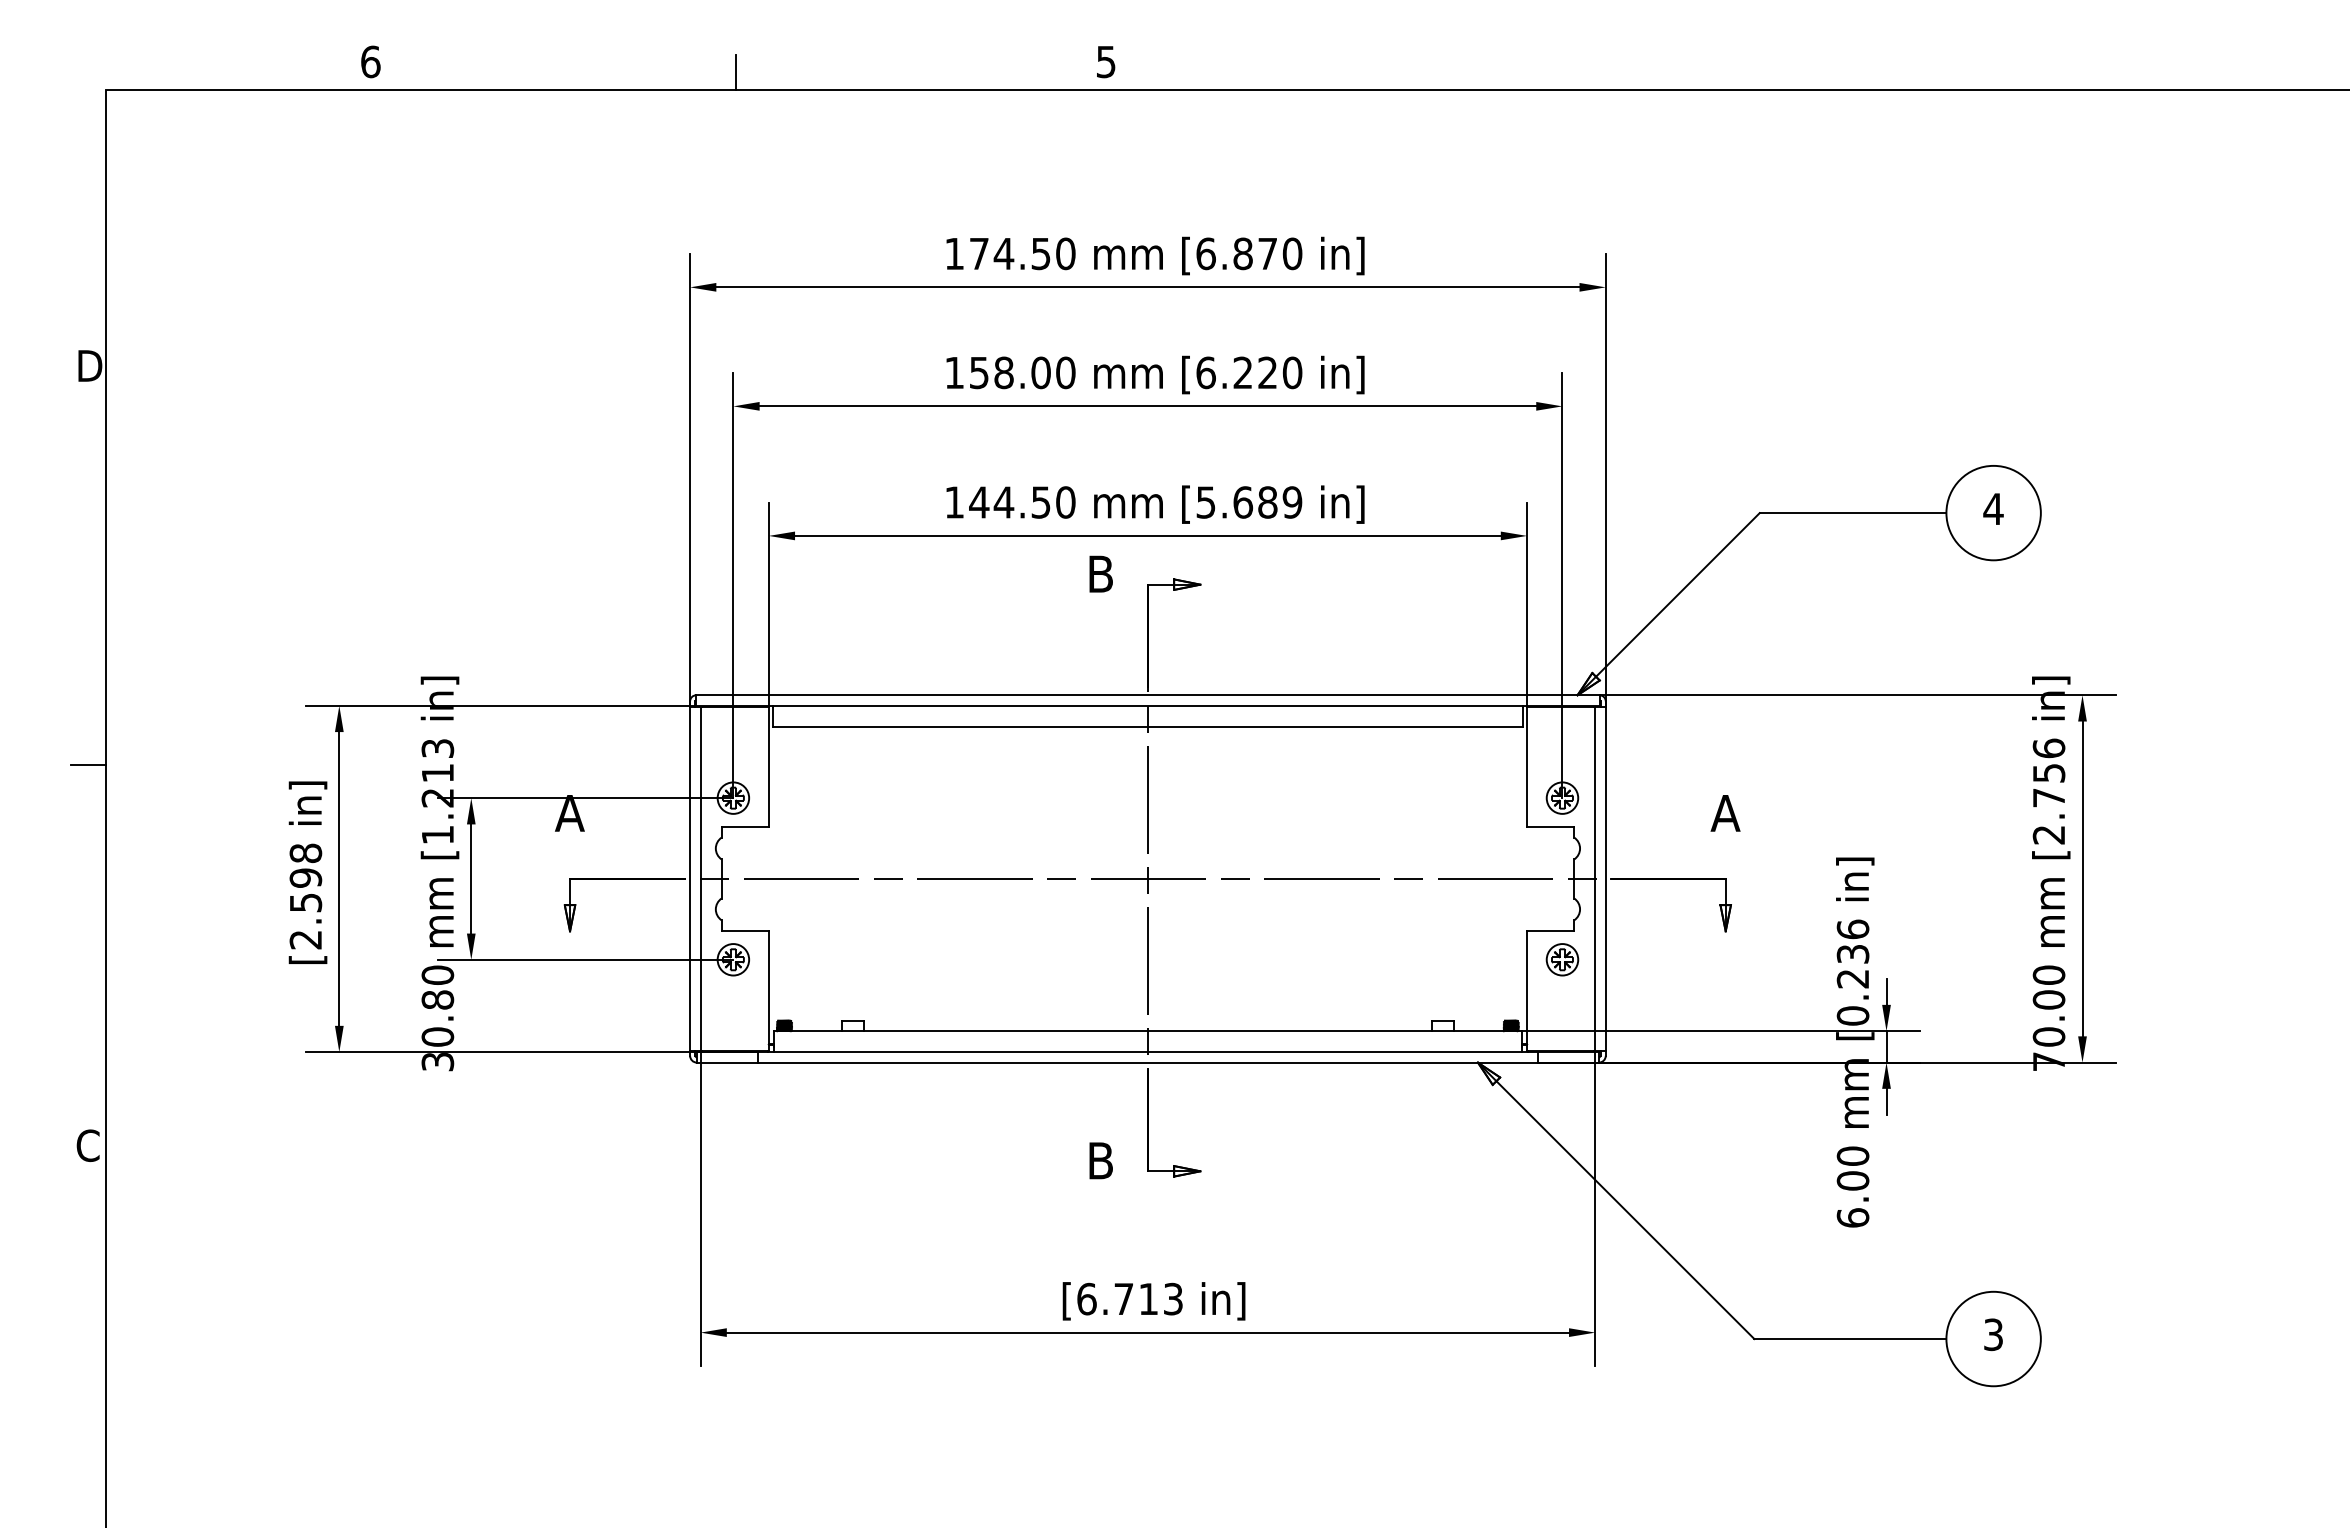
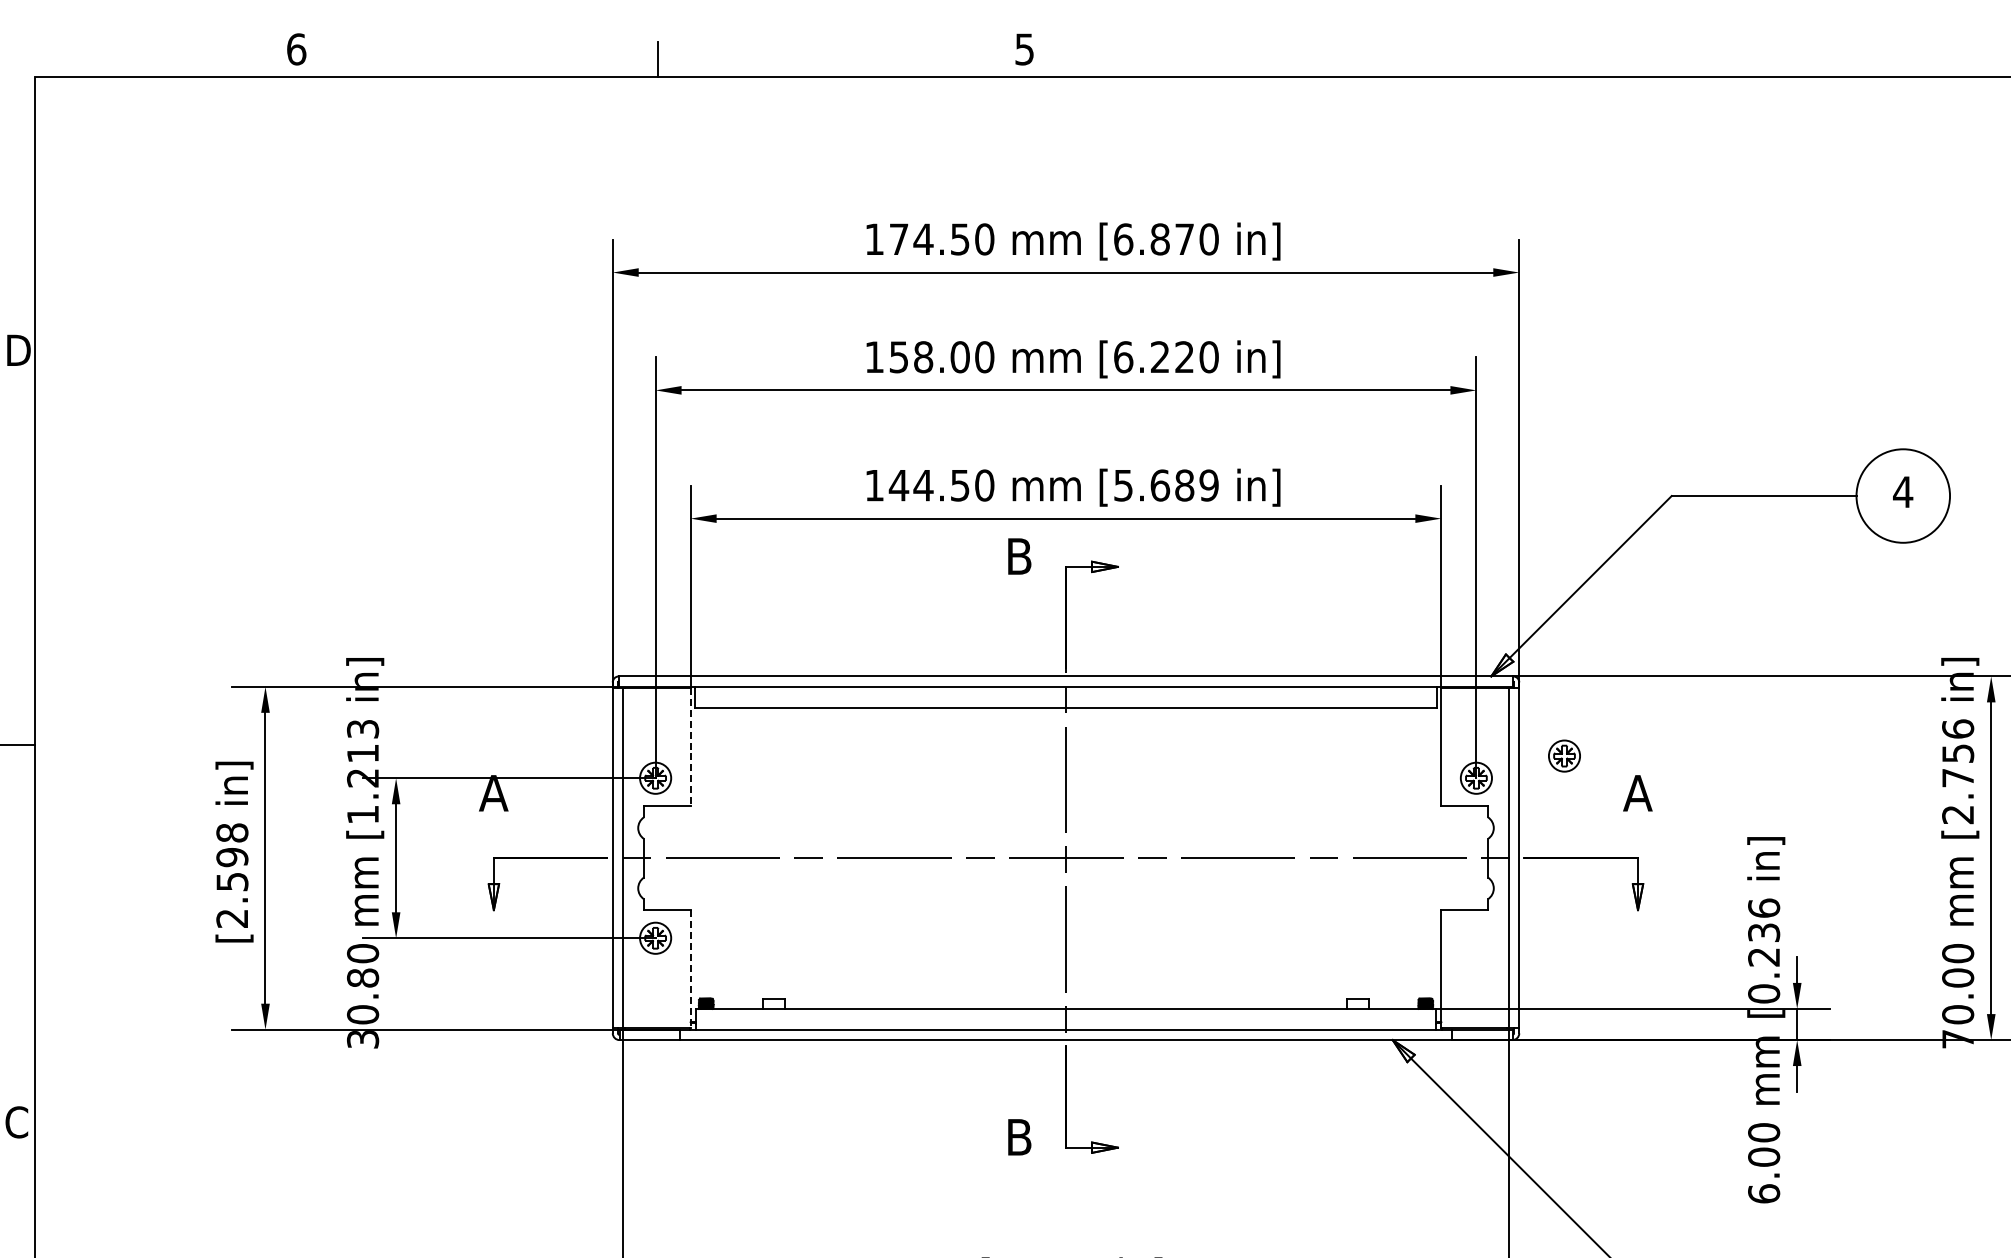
line: (768, 766) -> (690, 746), solid -> dashed
part: (1562, 959) -> (1564, 755), moved
line: (768, 991) -> (690, 969), solid -> dashed

